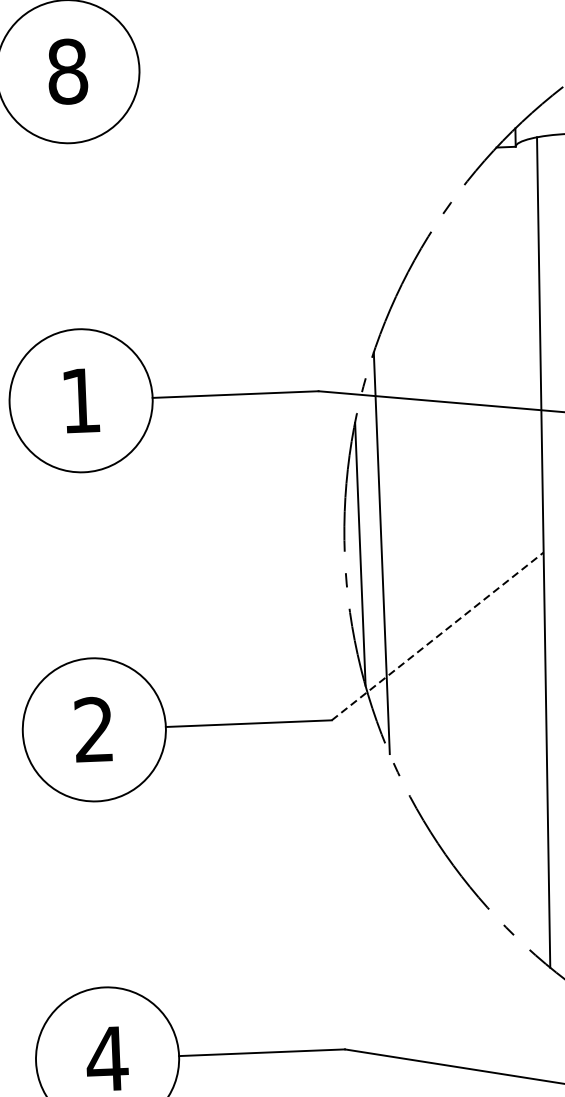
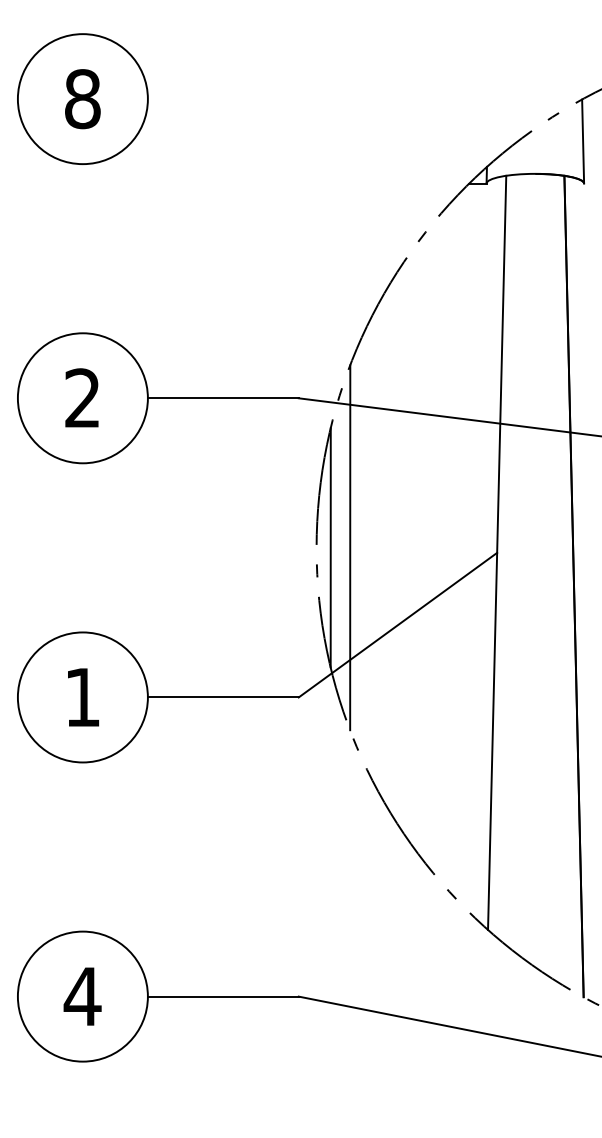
text: (80, 399) -> (82, 397), 1 -> 2
line: (437, 636) -> (397, 625), dashed -> solid
text: (93, 728) -> (82, 696), 2 -> 1

